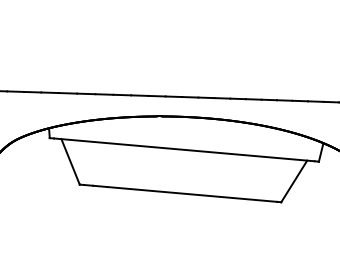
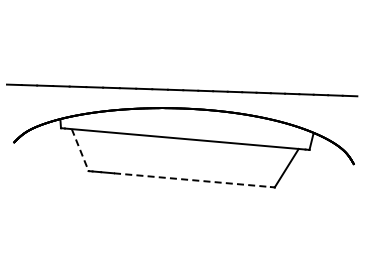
line: (70, 162) -> (80, 150), solid -> dashed
line: (192, 194) -> (192, 180), solid -> dashed

